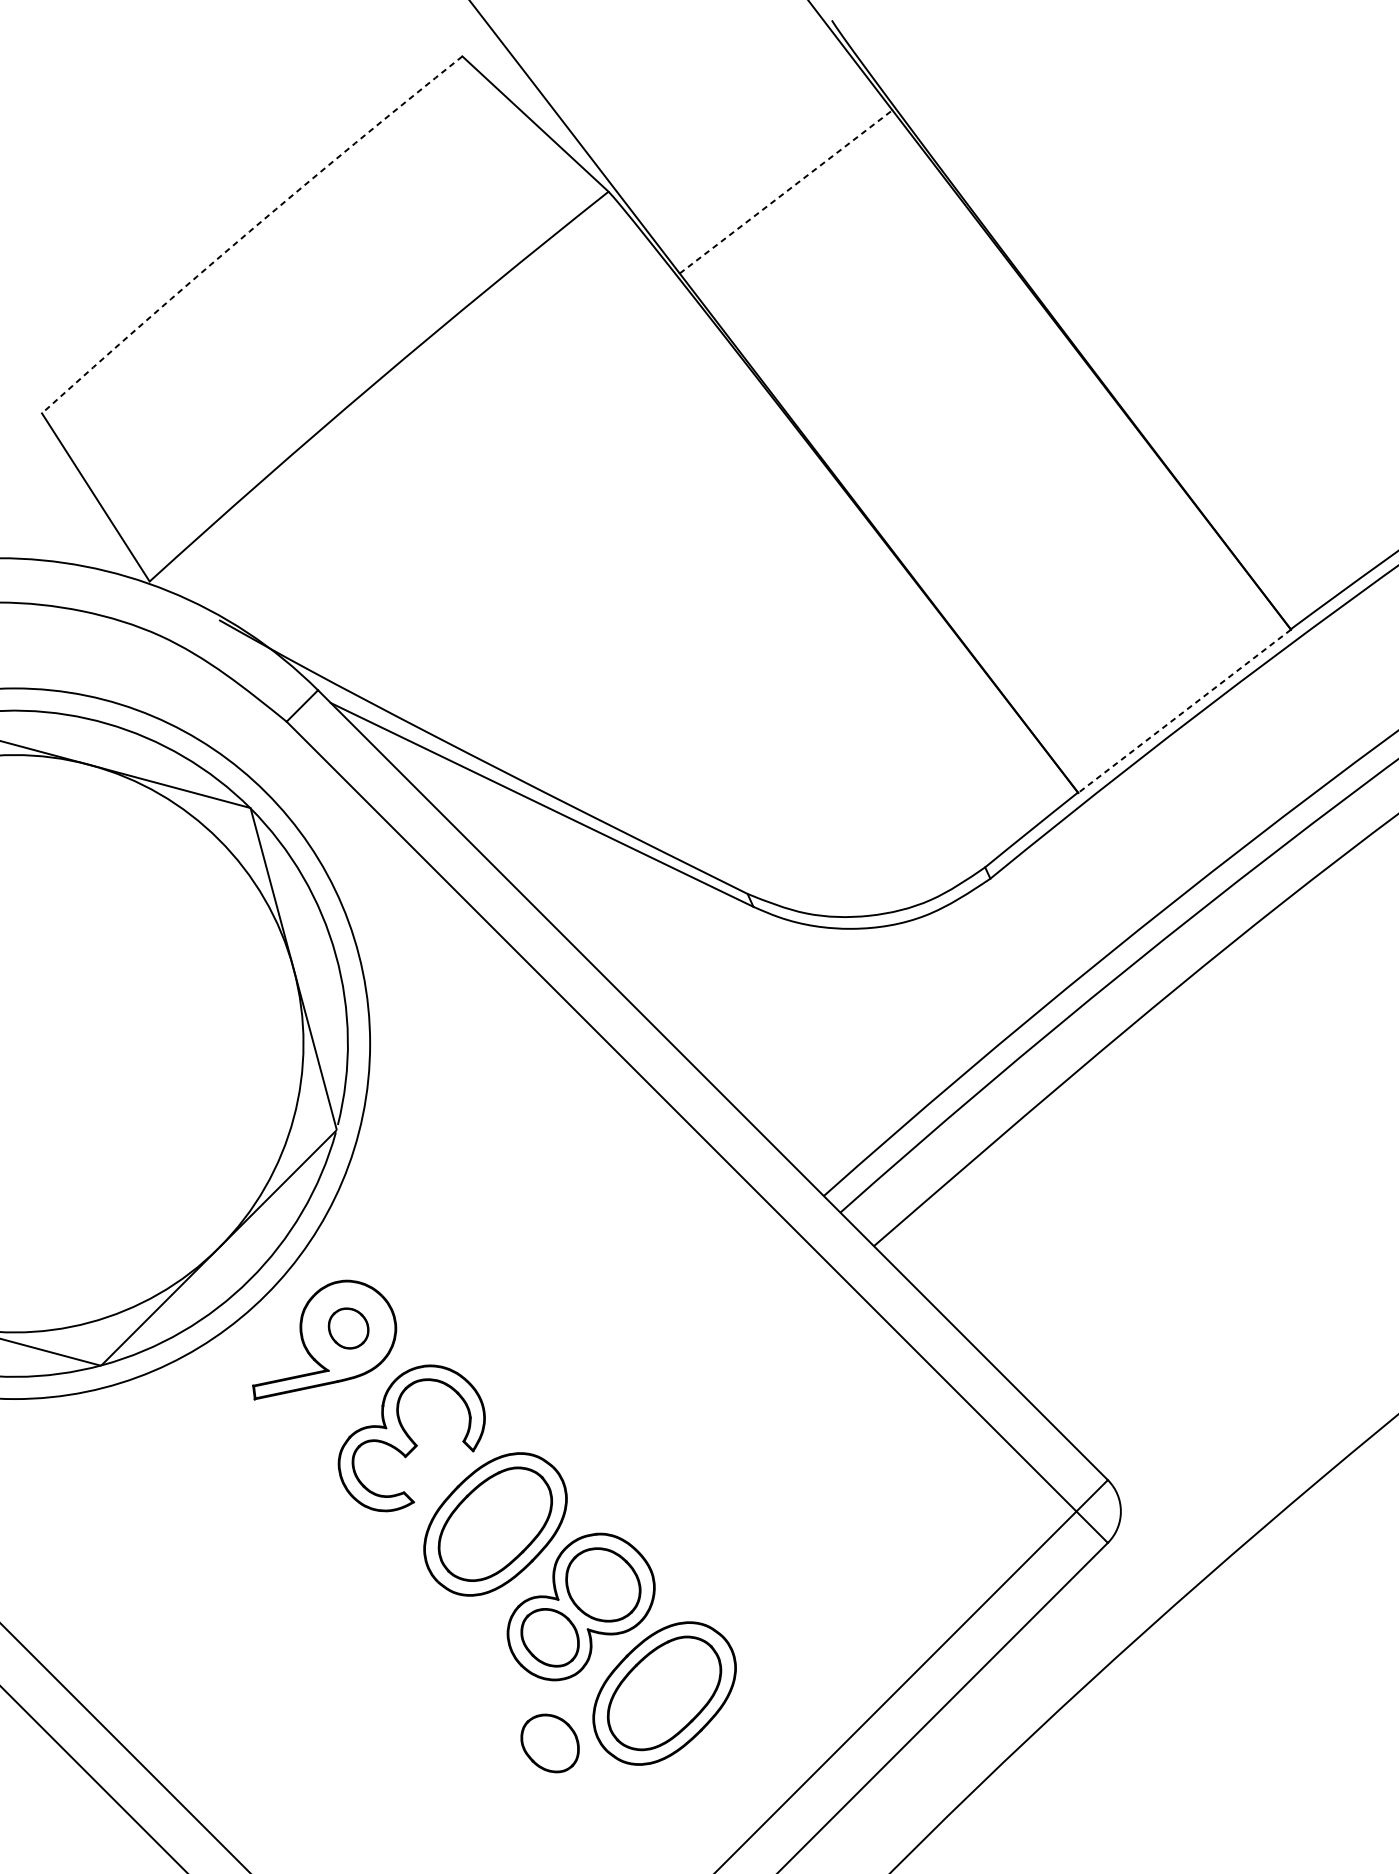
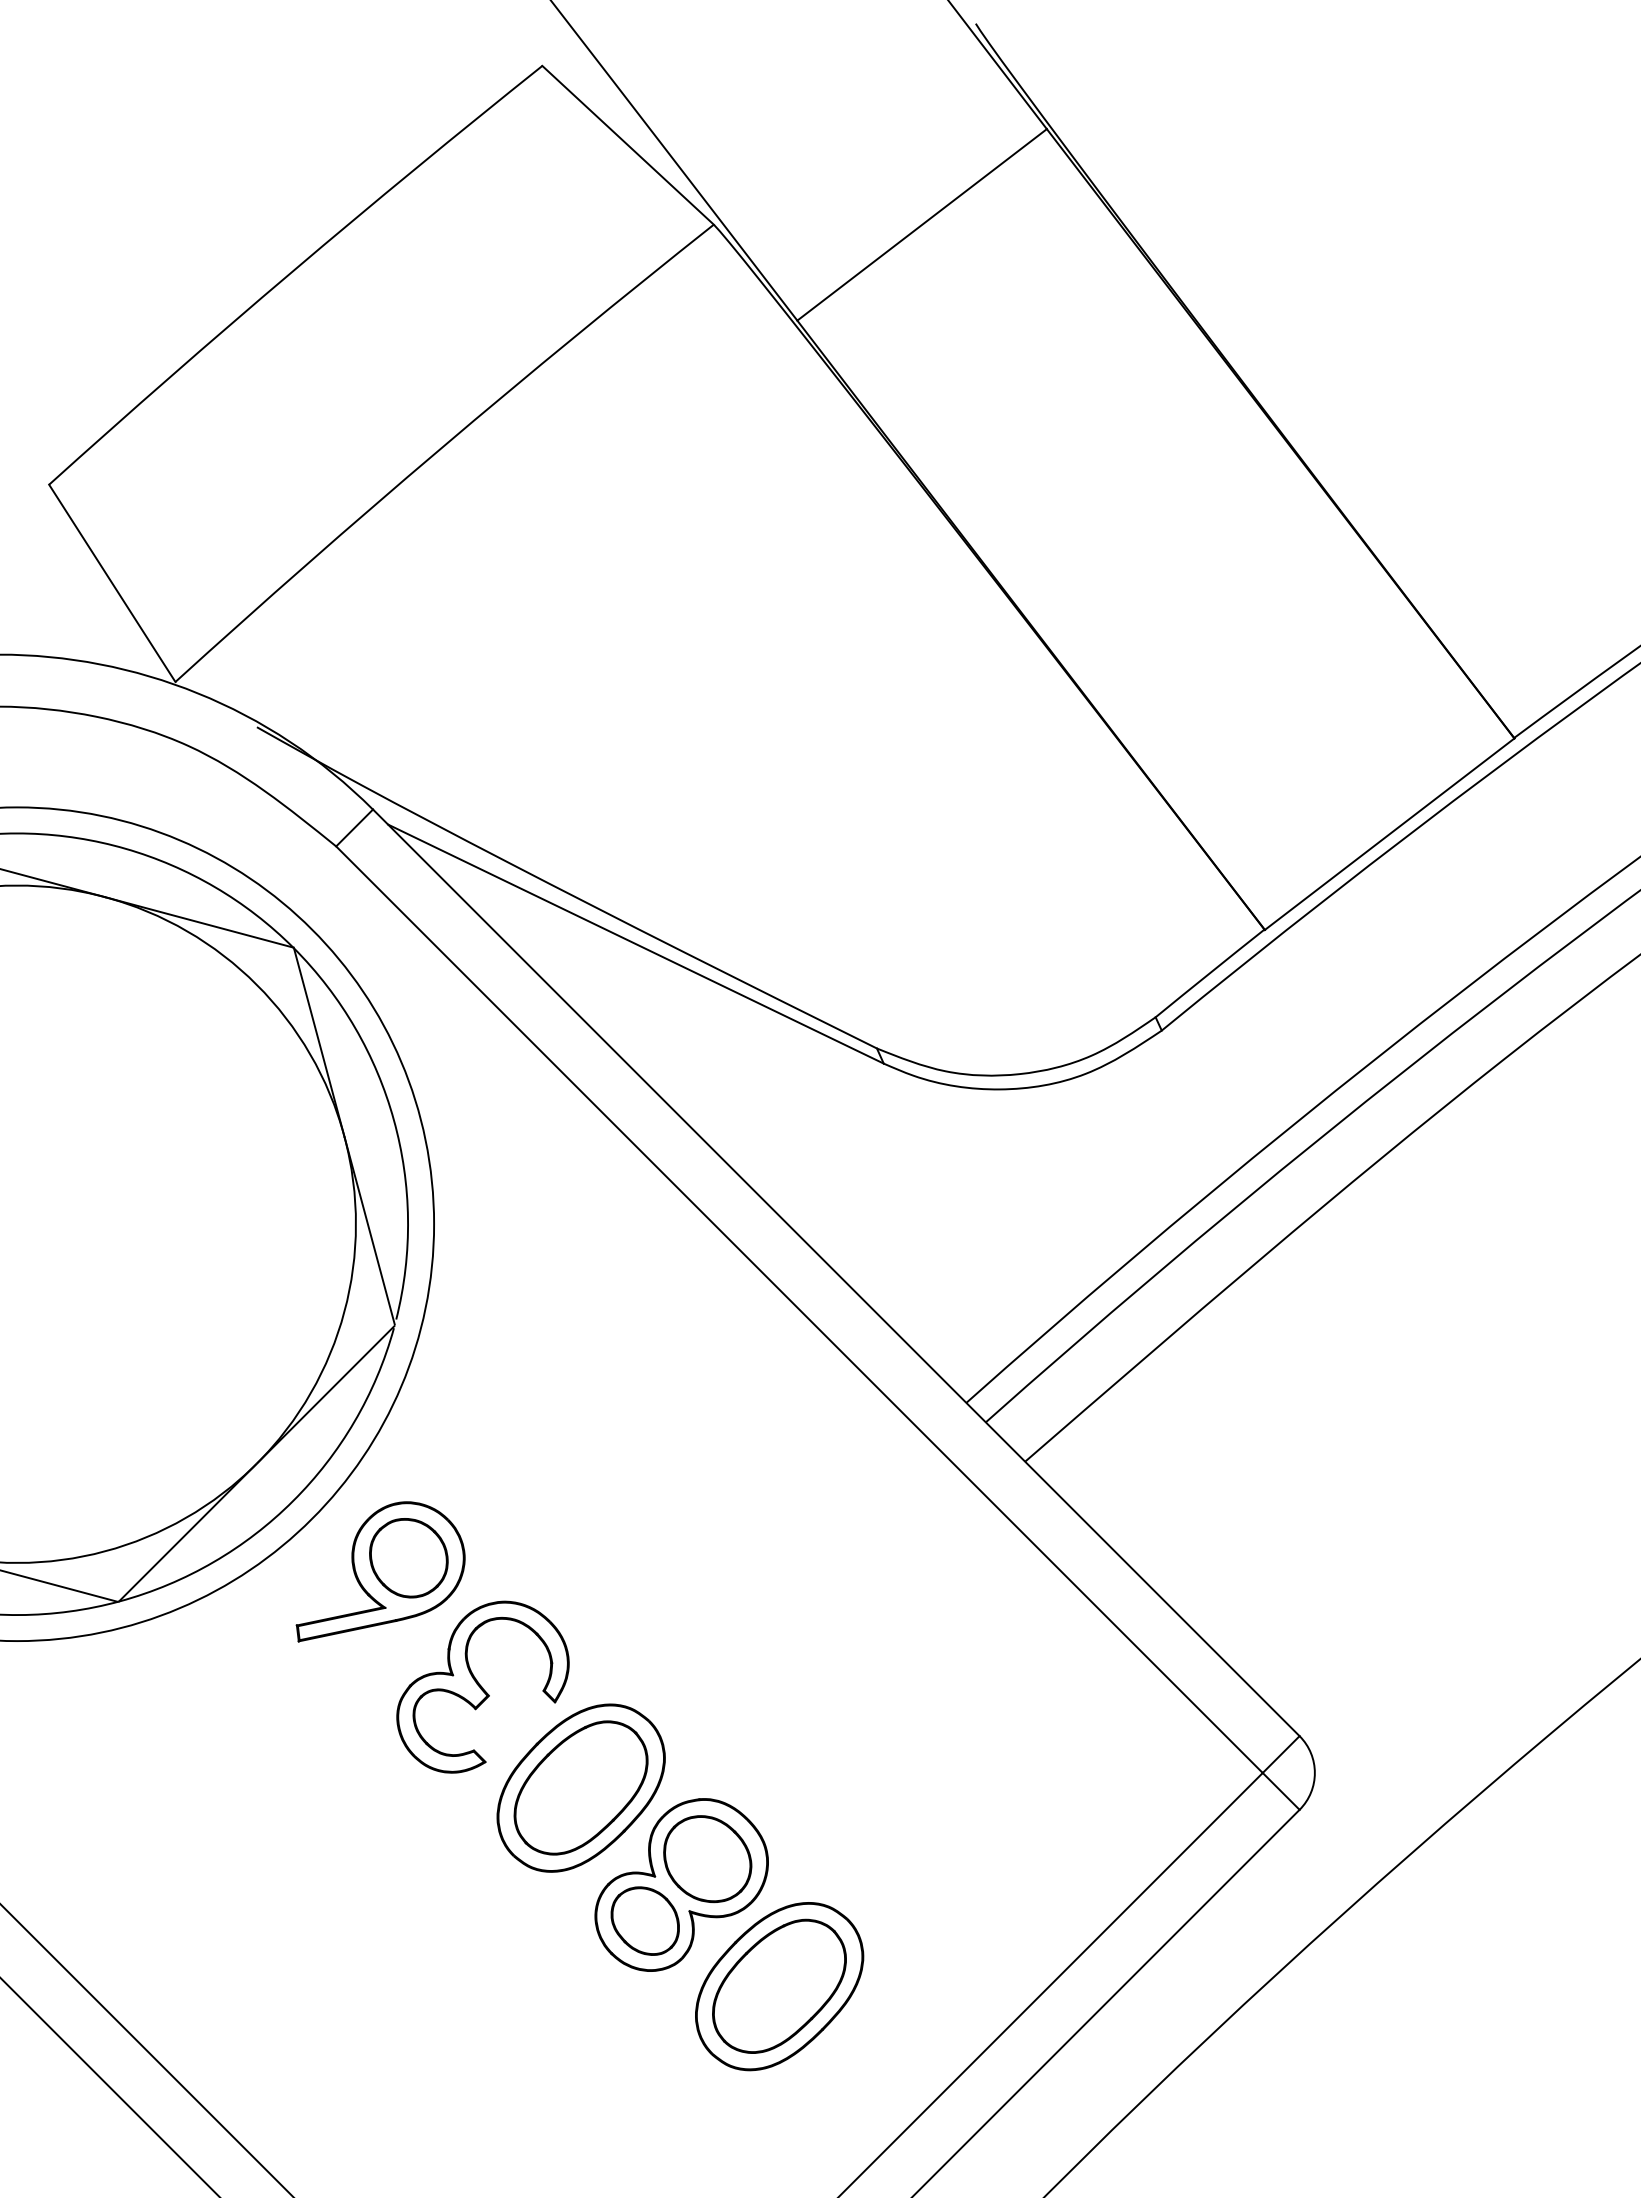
line: (786, 191) -> (922, 224), dashed -> solid
arc: (249, 231) -> (292, 271), dashed -> solid
line: (1184, 711) -> (1389, 834), dashed -> solid
part: (348, 1328) -> (408, 1558), size x1.67
part: (549, 1742) -> (644, 2044), removed

